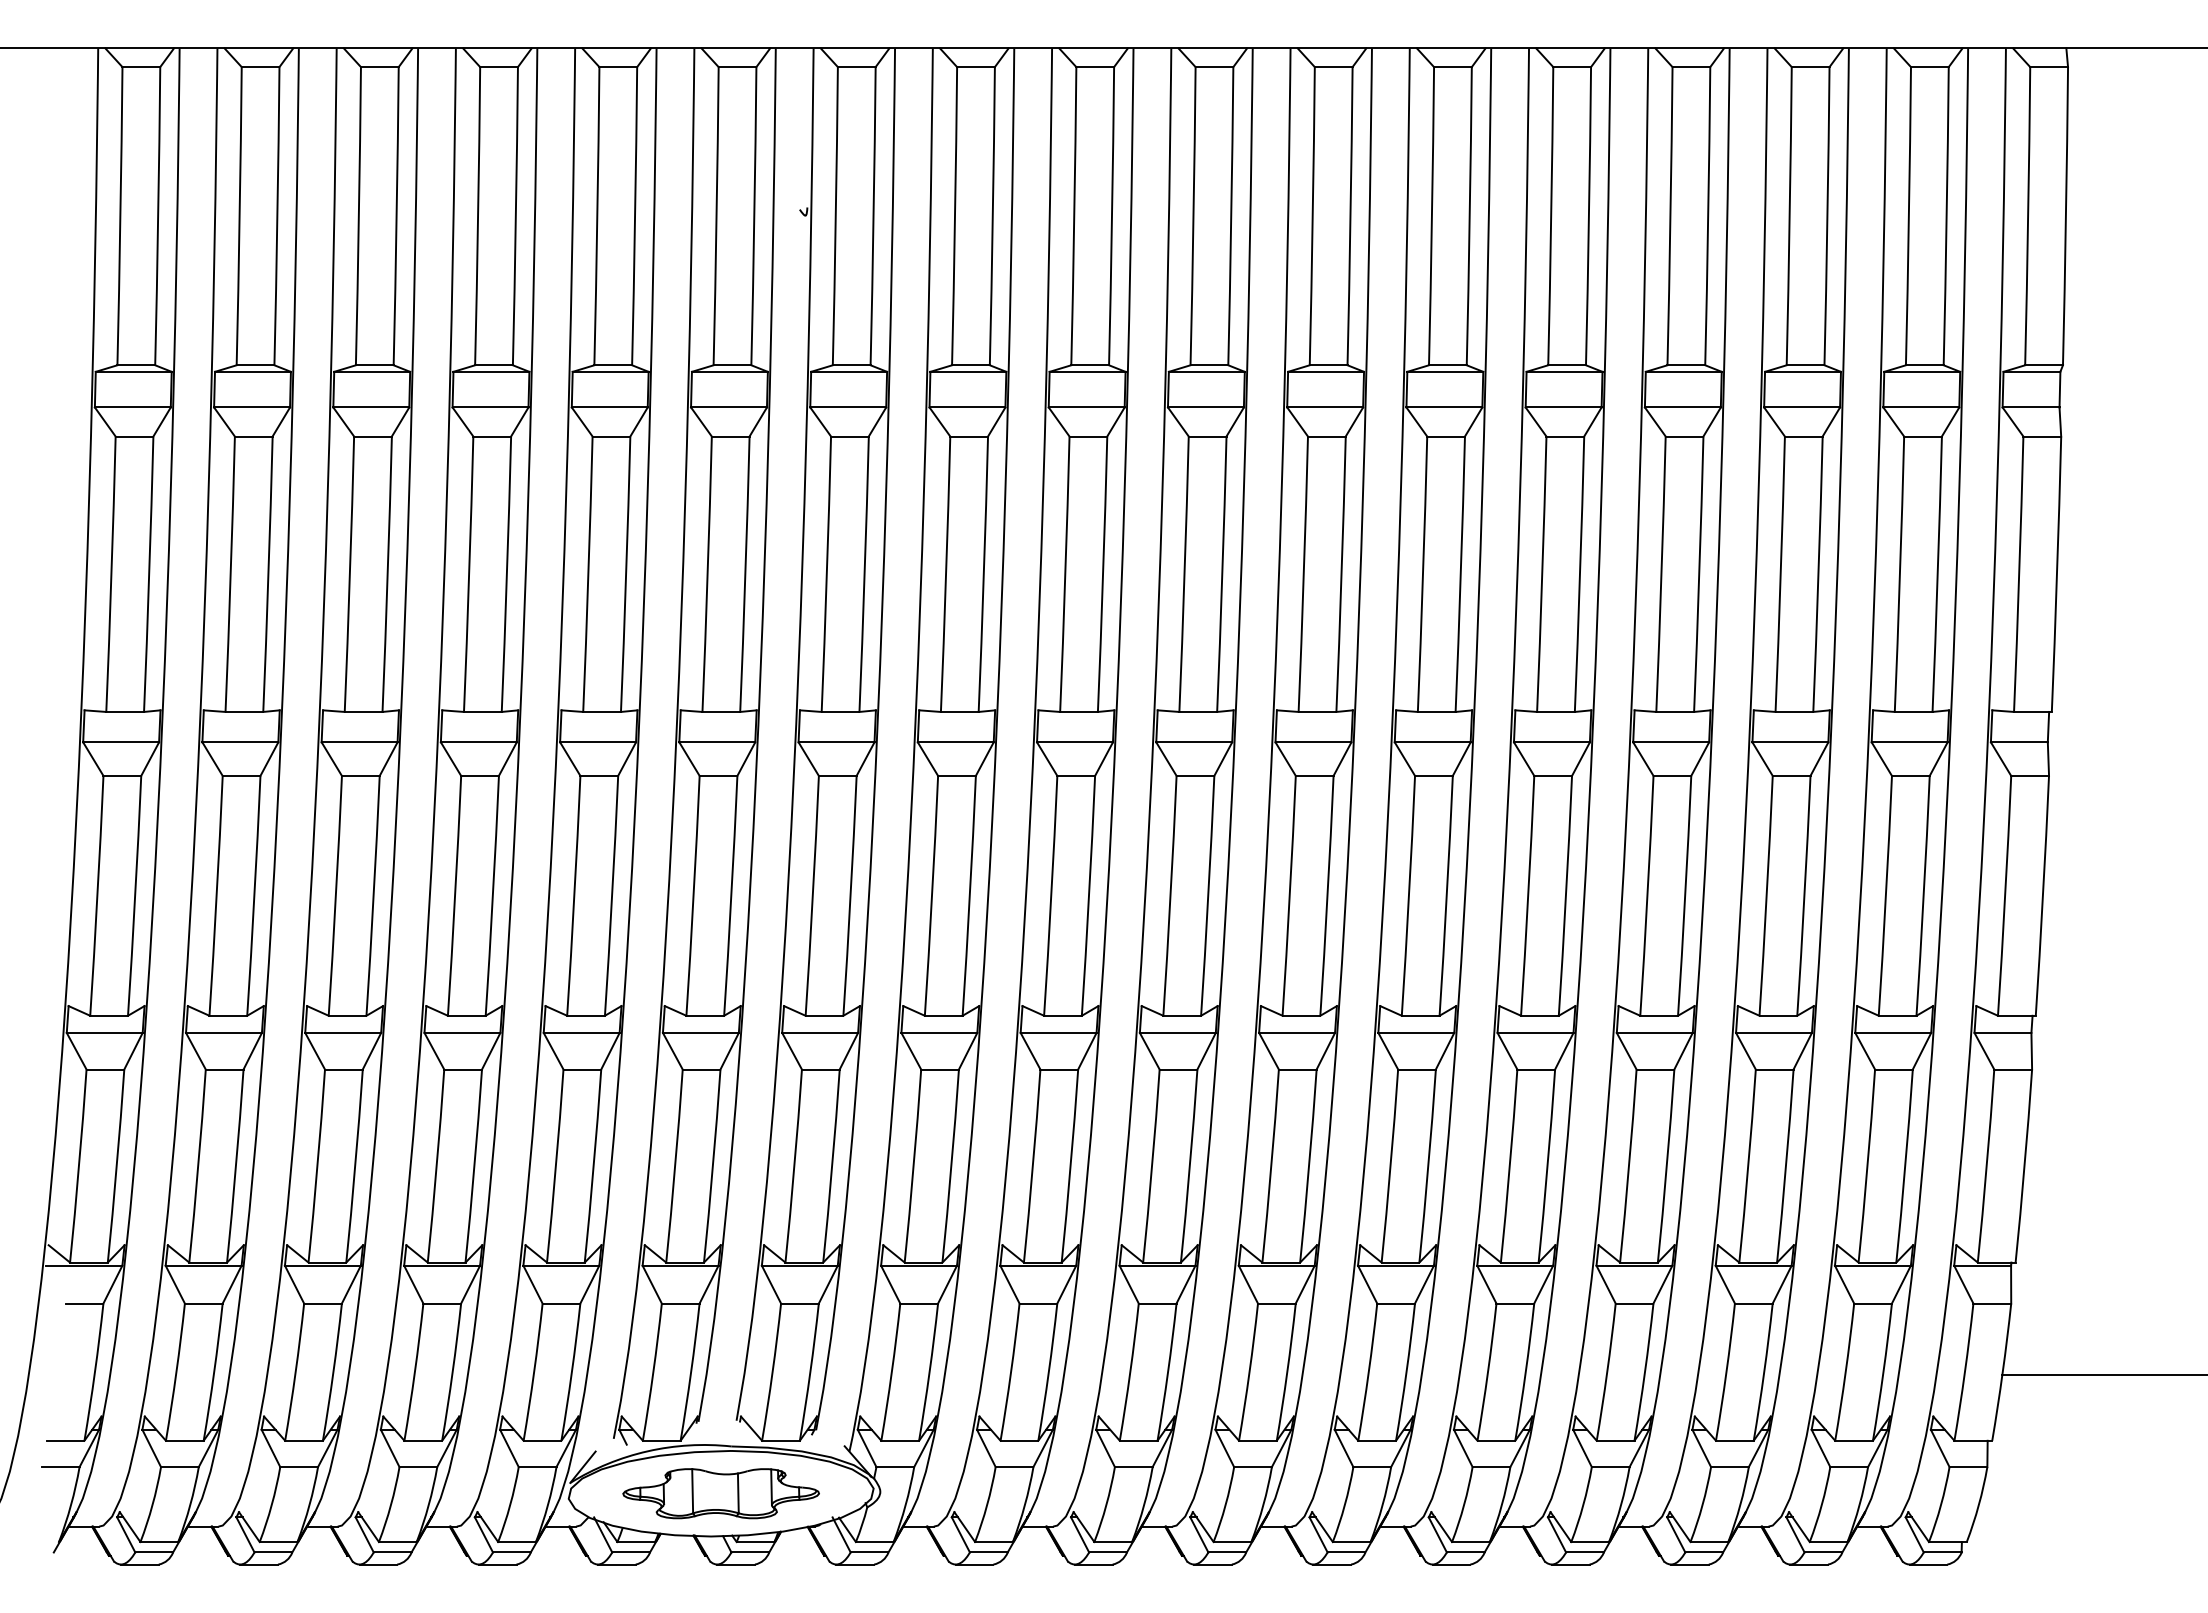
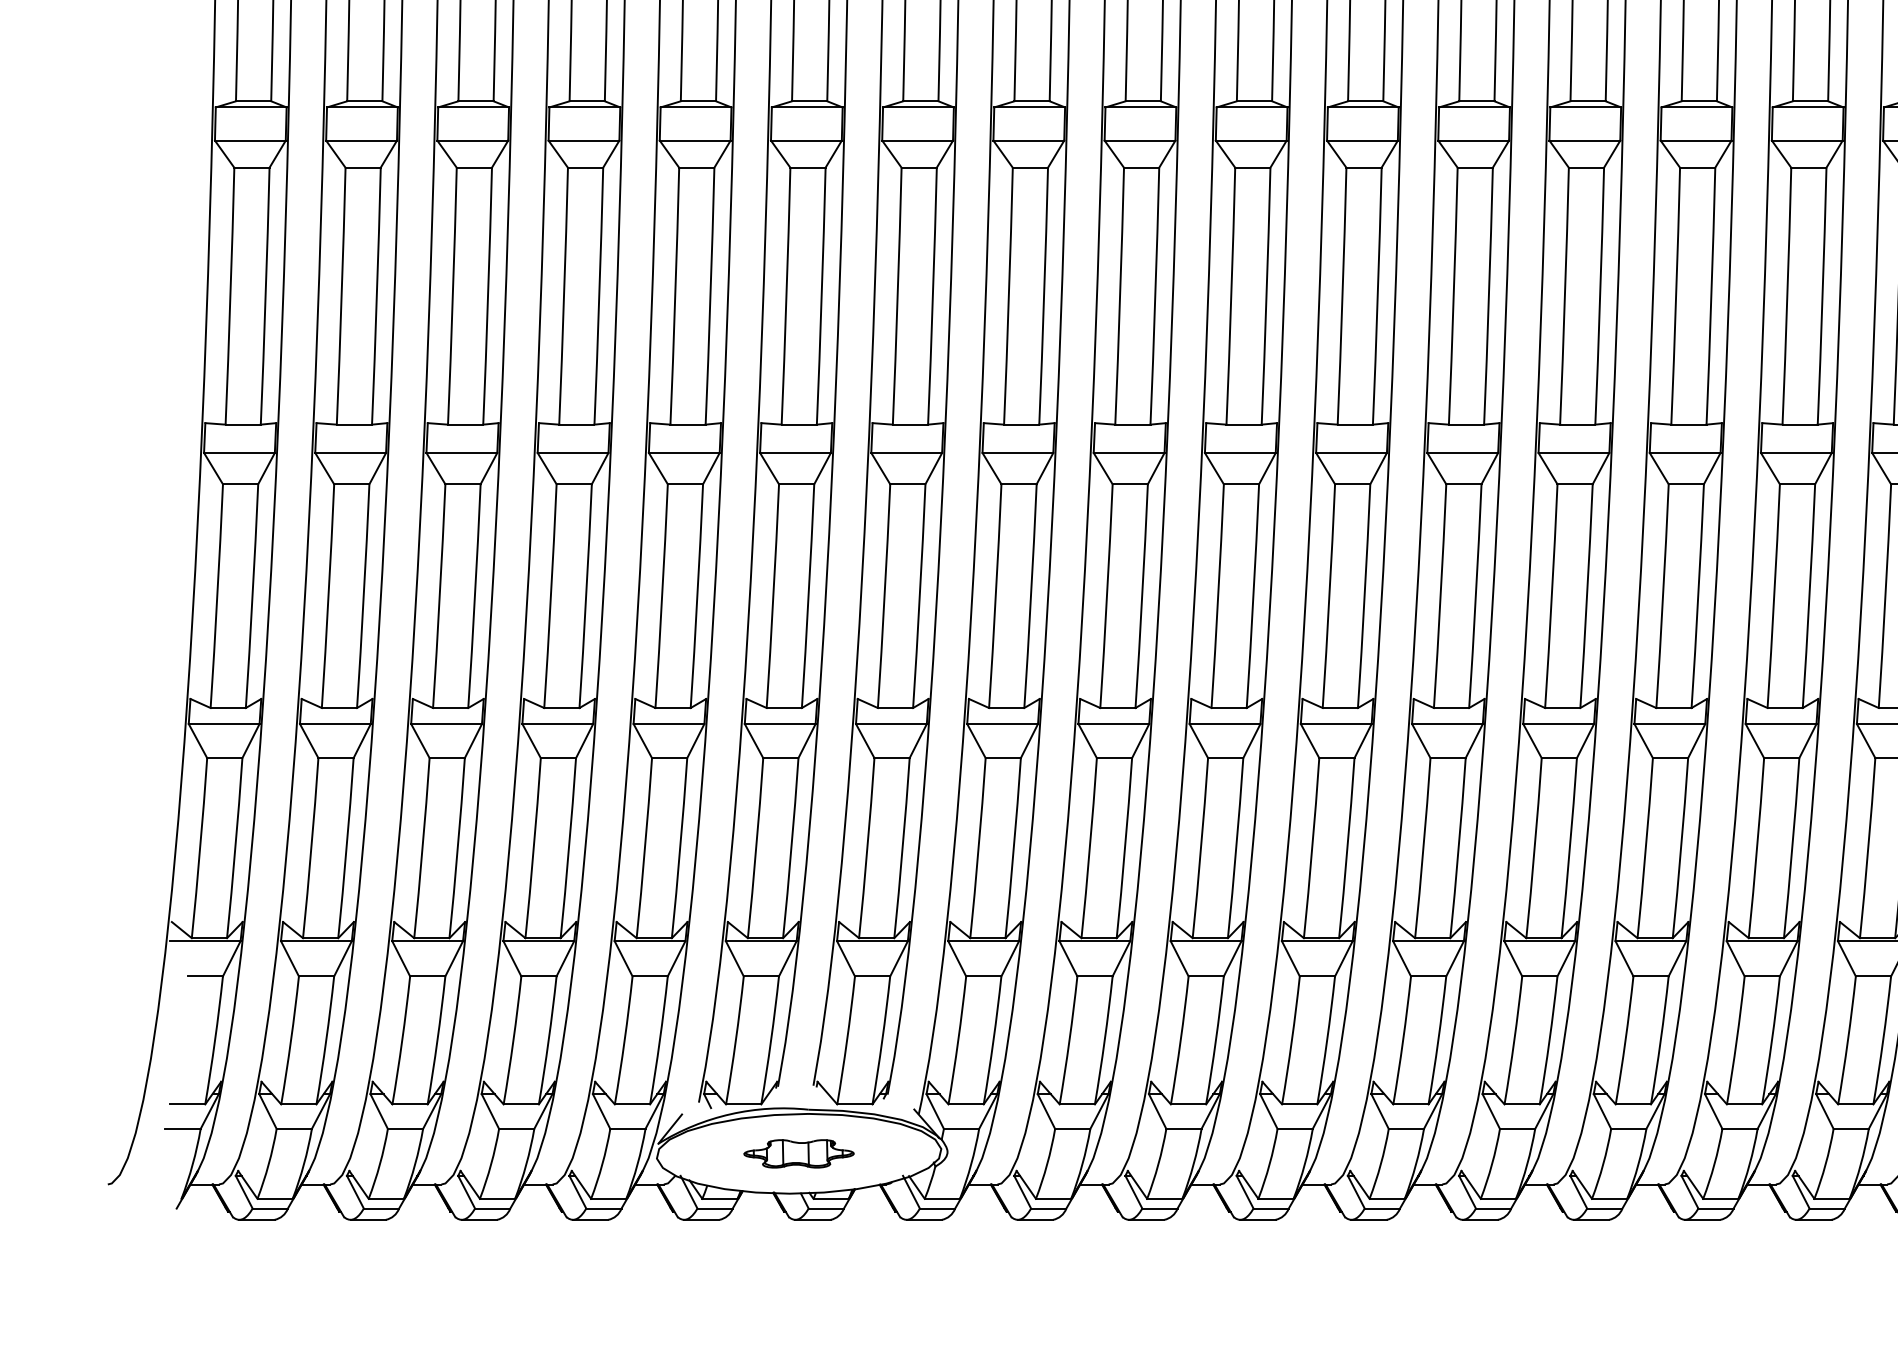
part: (720, 1493) -> (798, 1153), size x0.6

